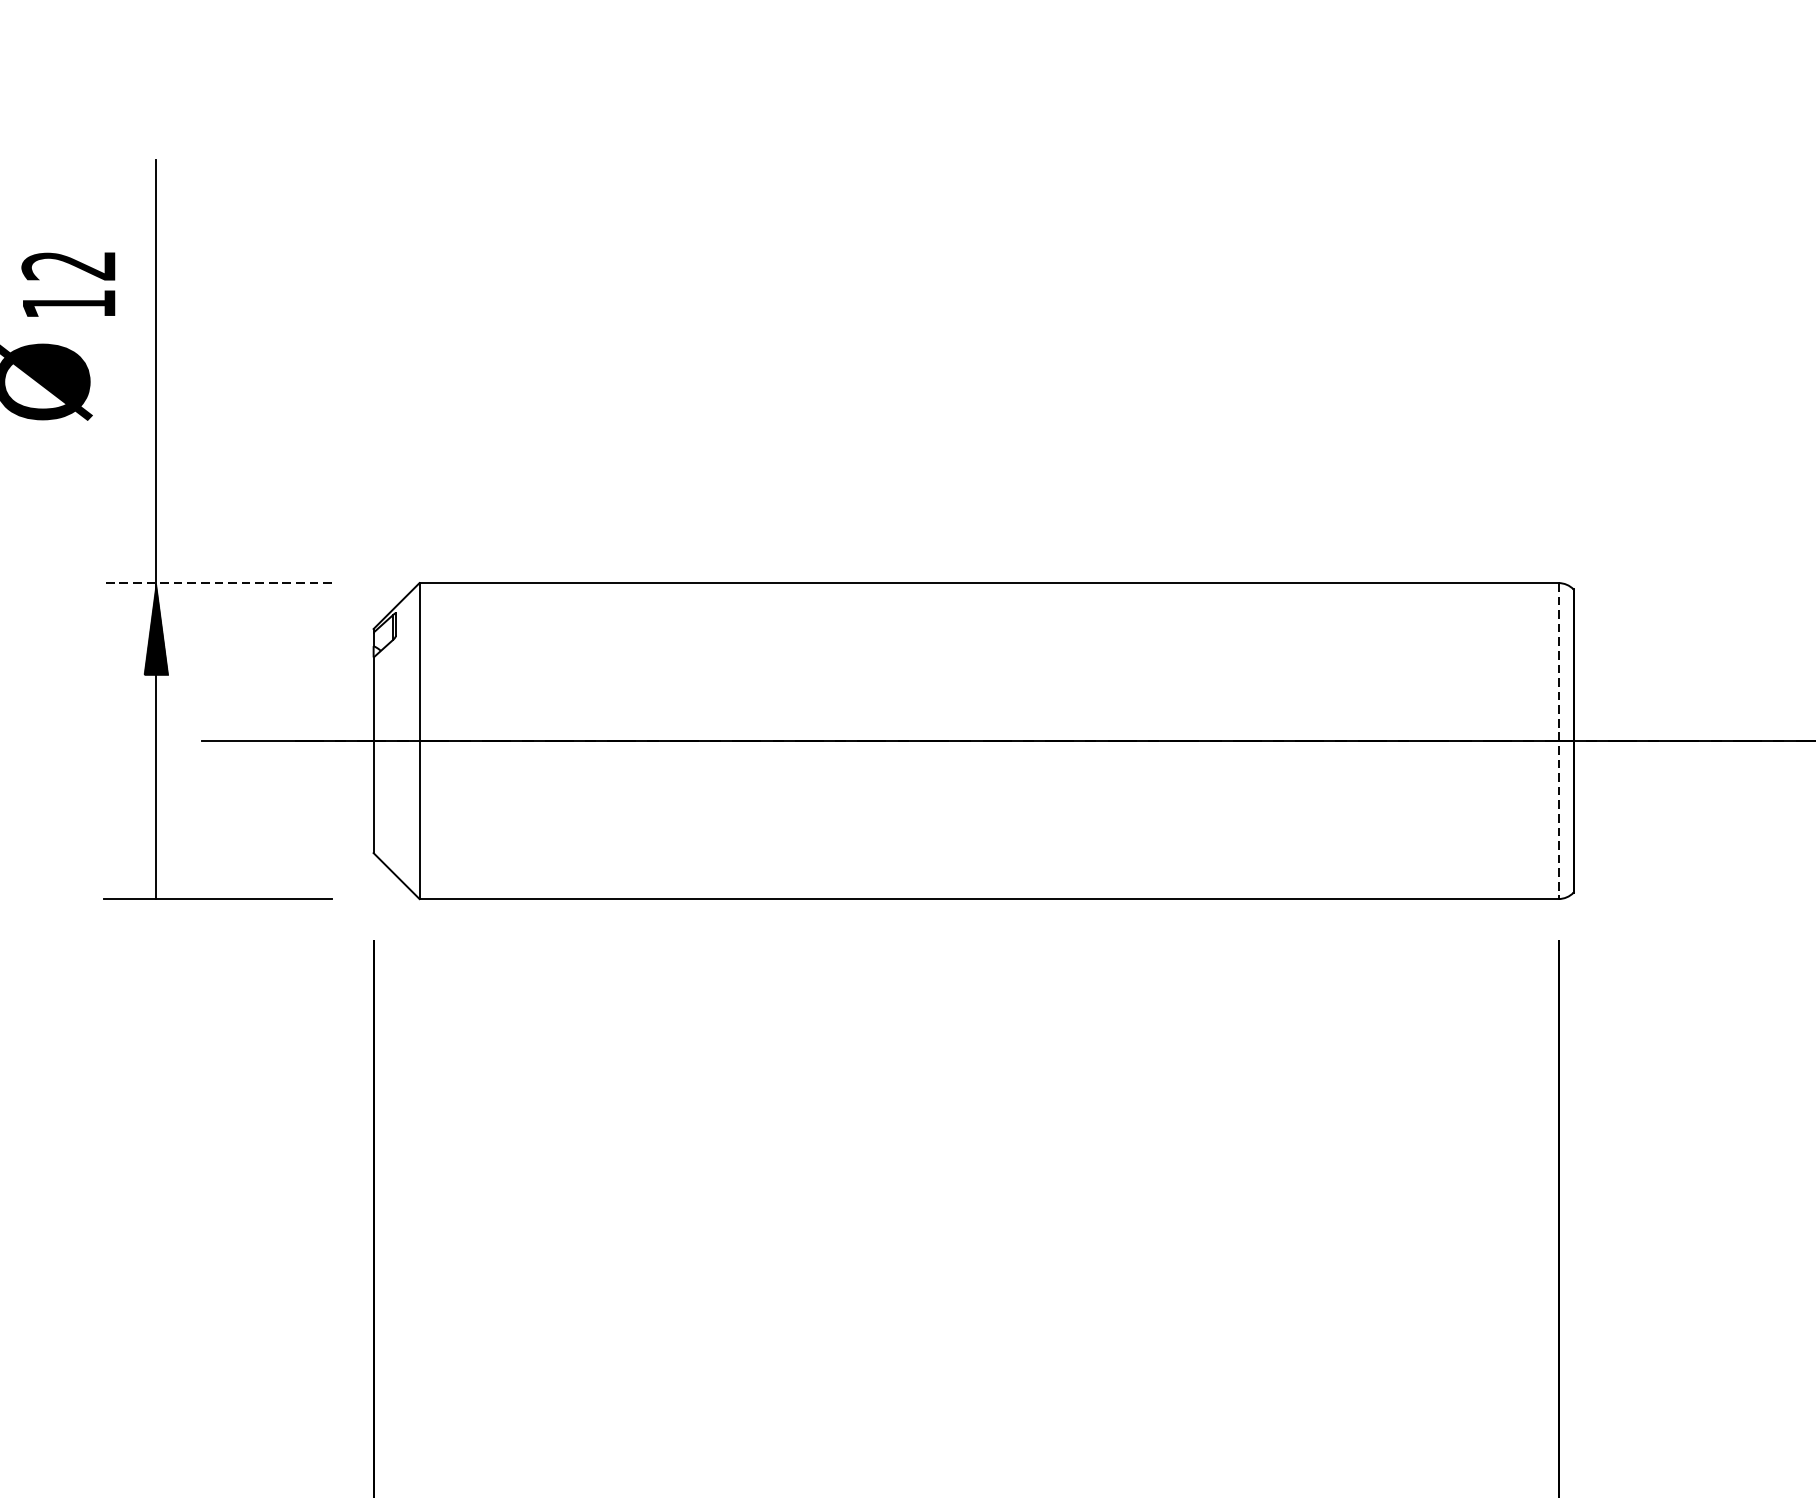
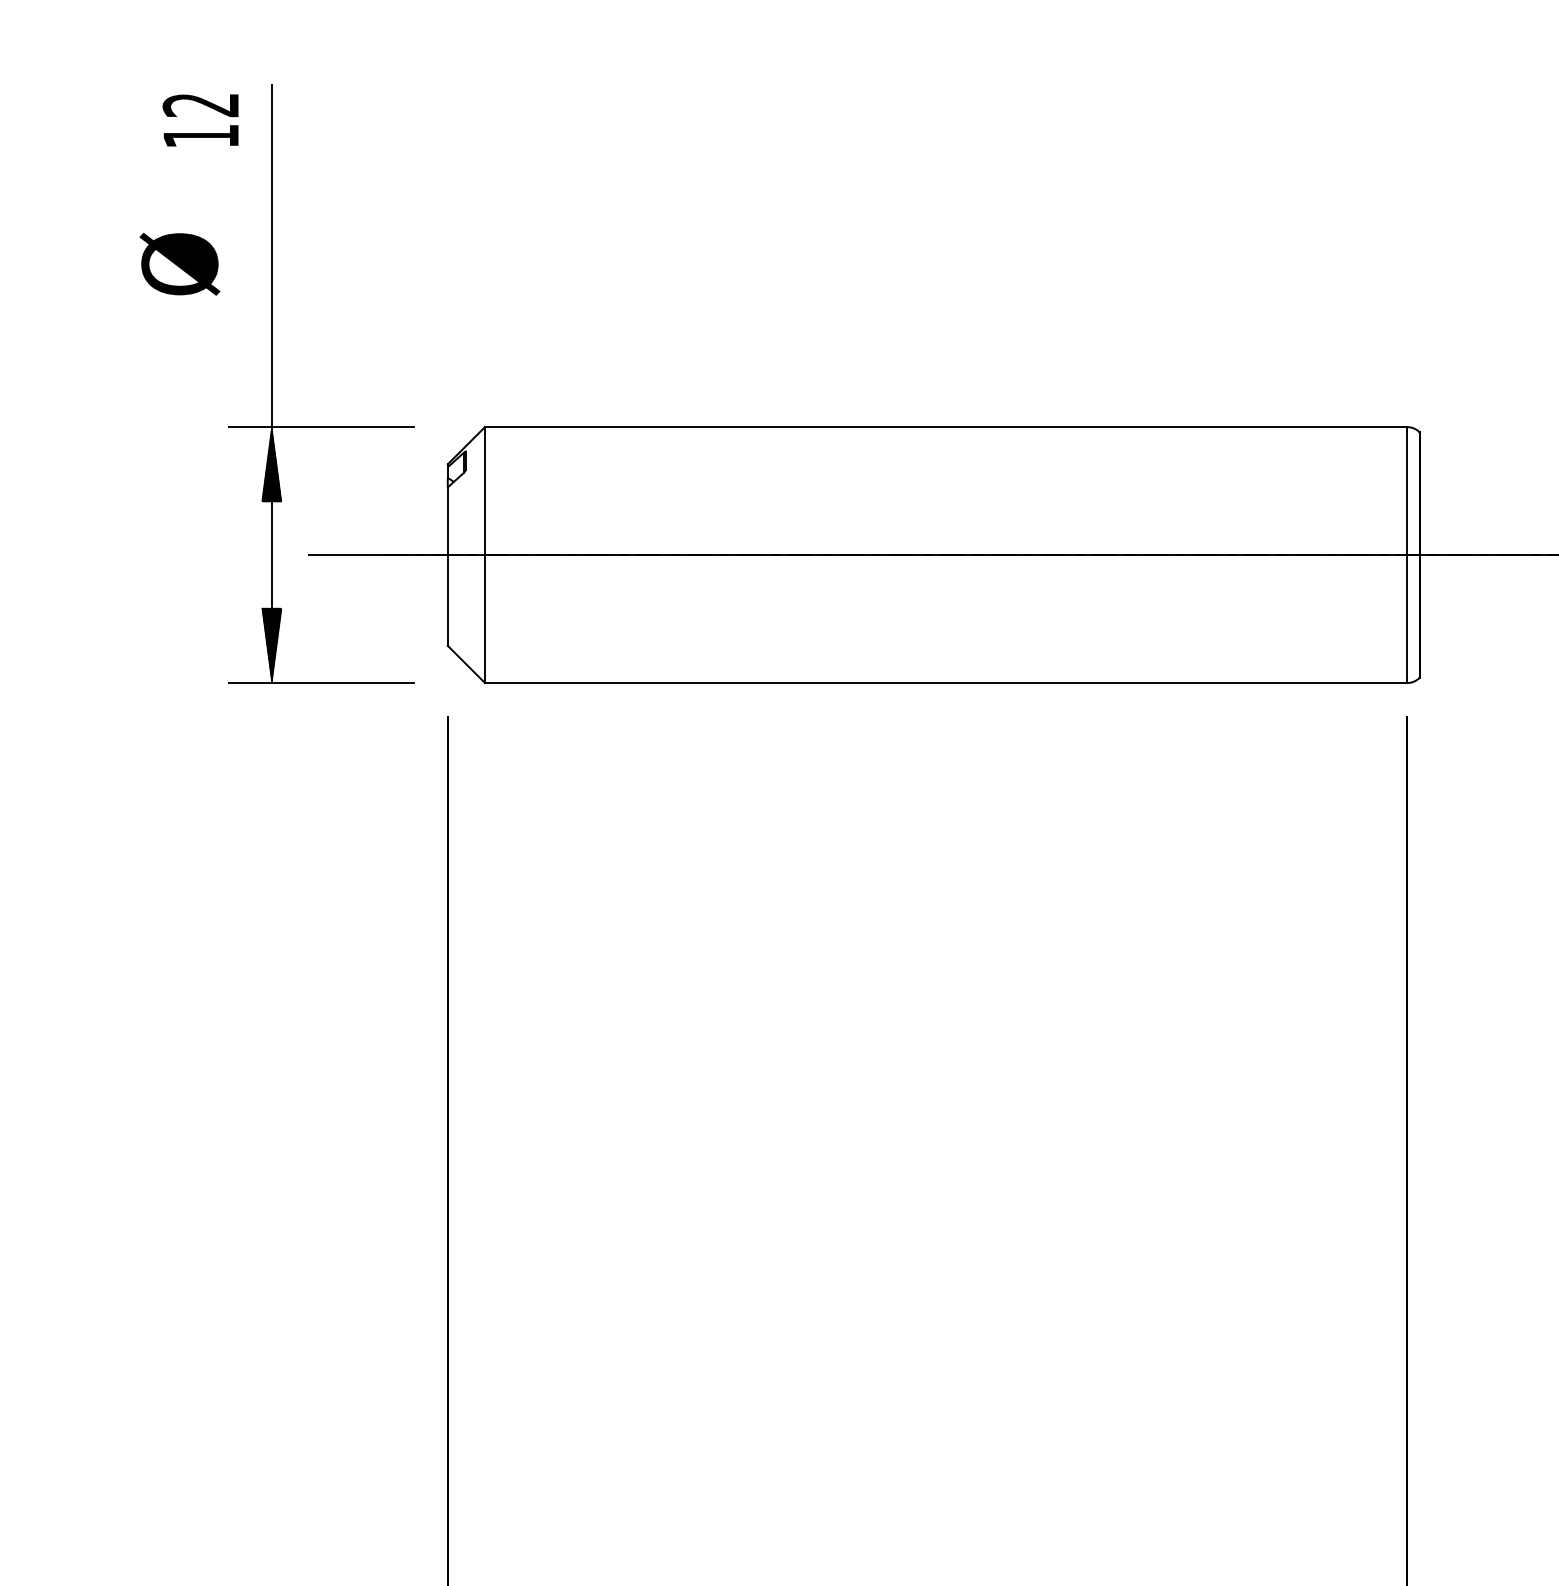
text: (68, 284) -> (200, 120), moved
line: (217, 583) -> (321, 427), dashed -> solid
line: (1558, 741) -> (1407, 555), dashed -> solid
hatch: (155, 852) -> (271, 645), added

